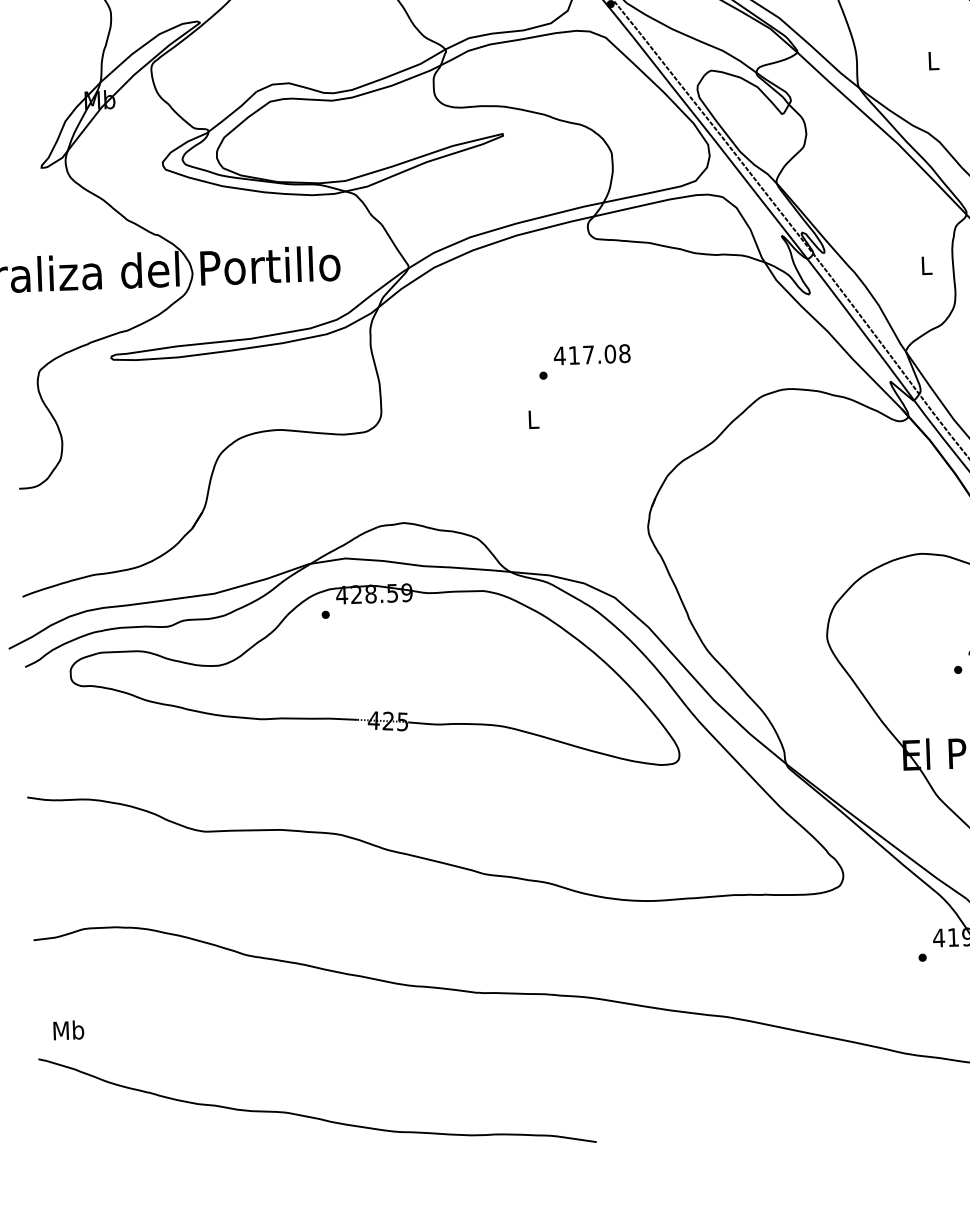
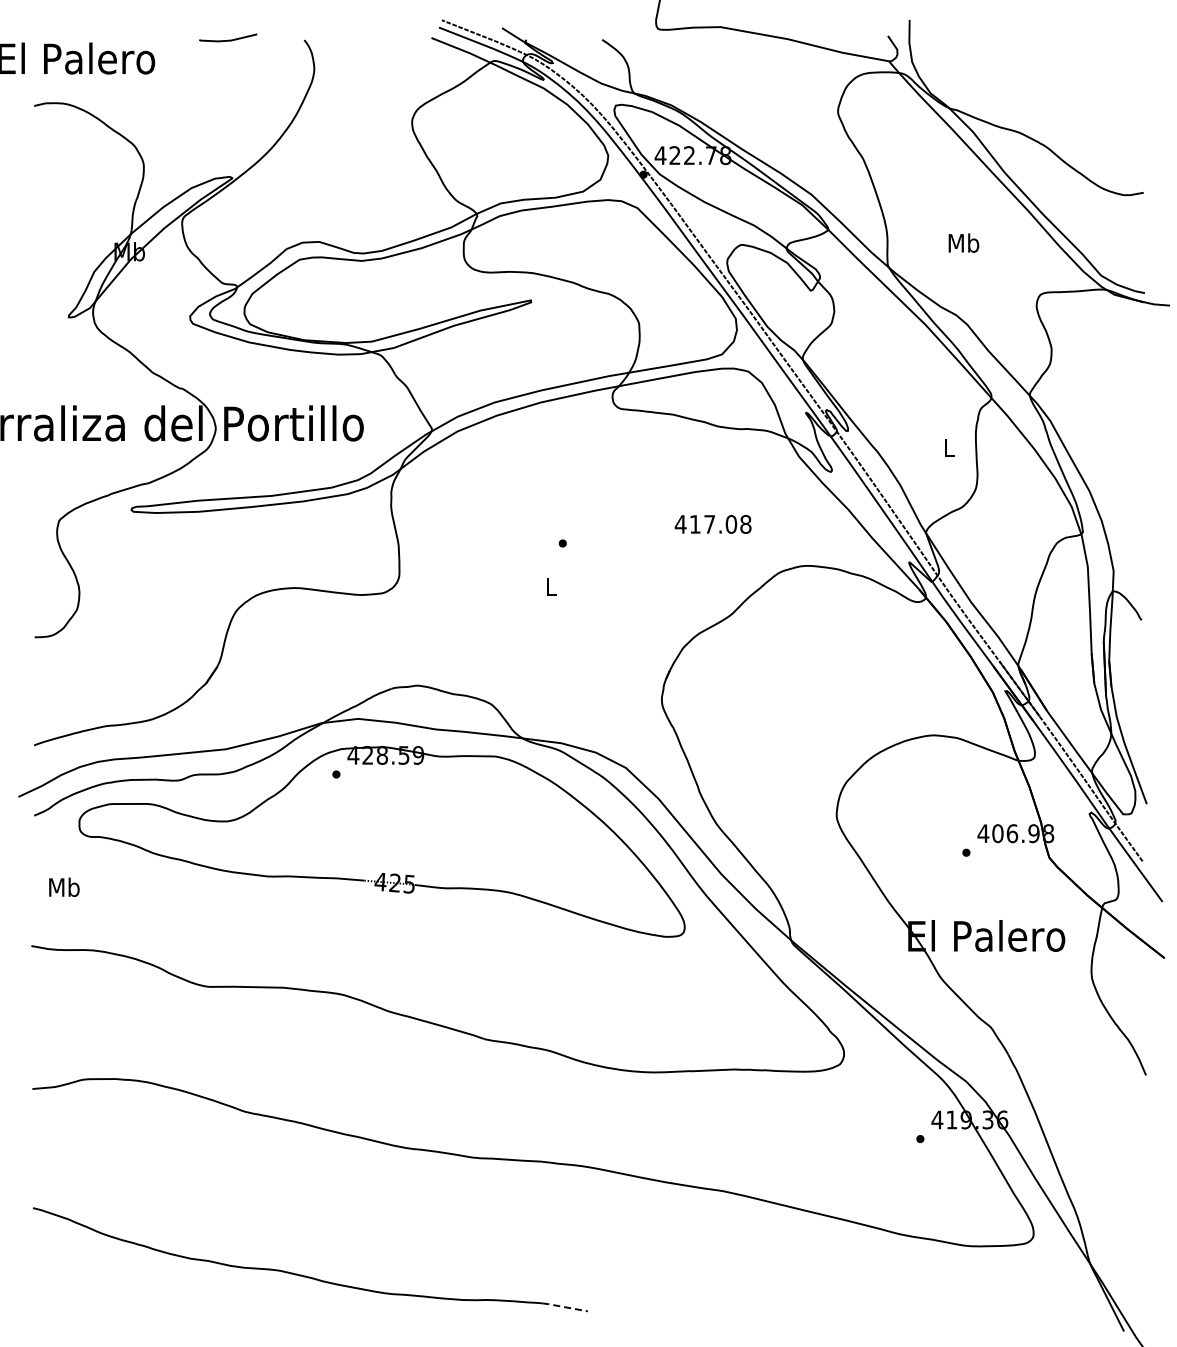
text: (932, 60) -> (963, 242), L -> Mb
text: (591, 354) -> (712, 524), moved
text: (68, 1029) -> (64, 886), moved
line: (573, 1139) -> (564, 1307), solid -> dashed

